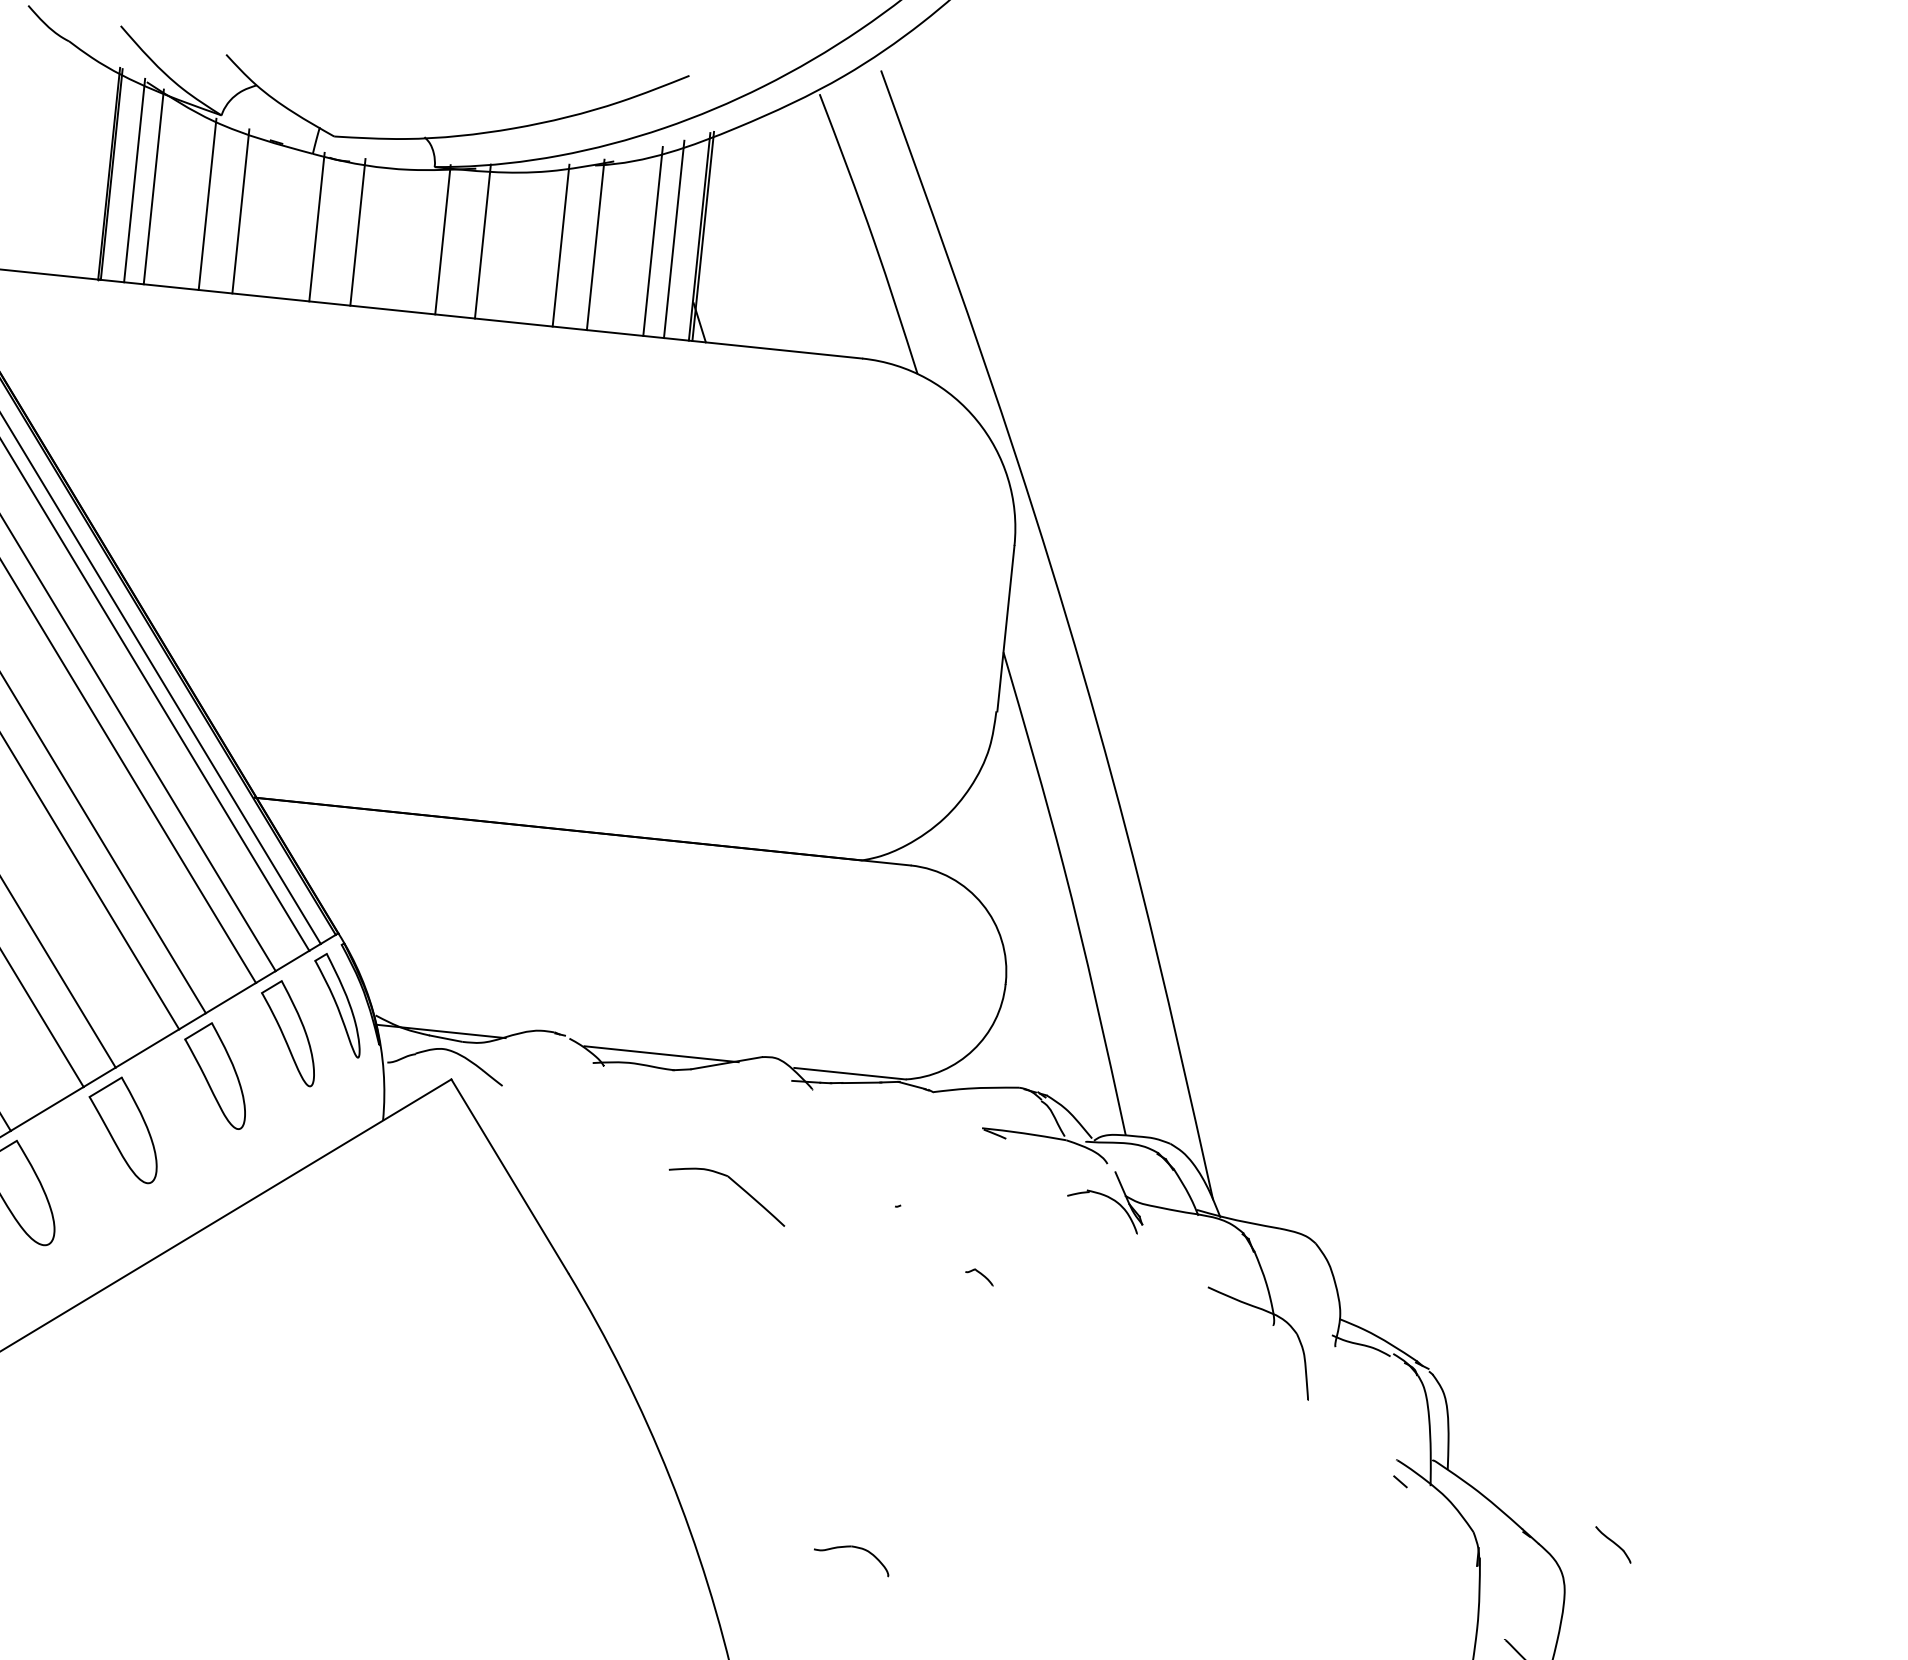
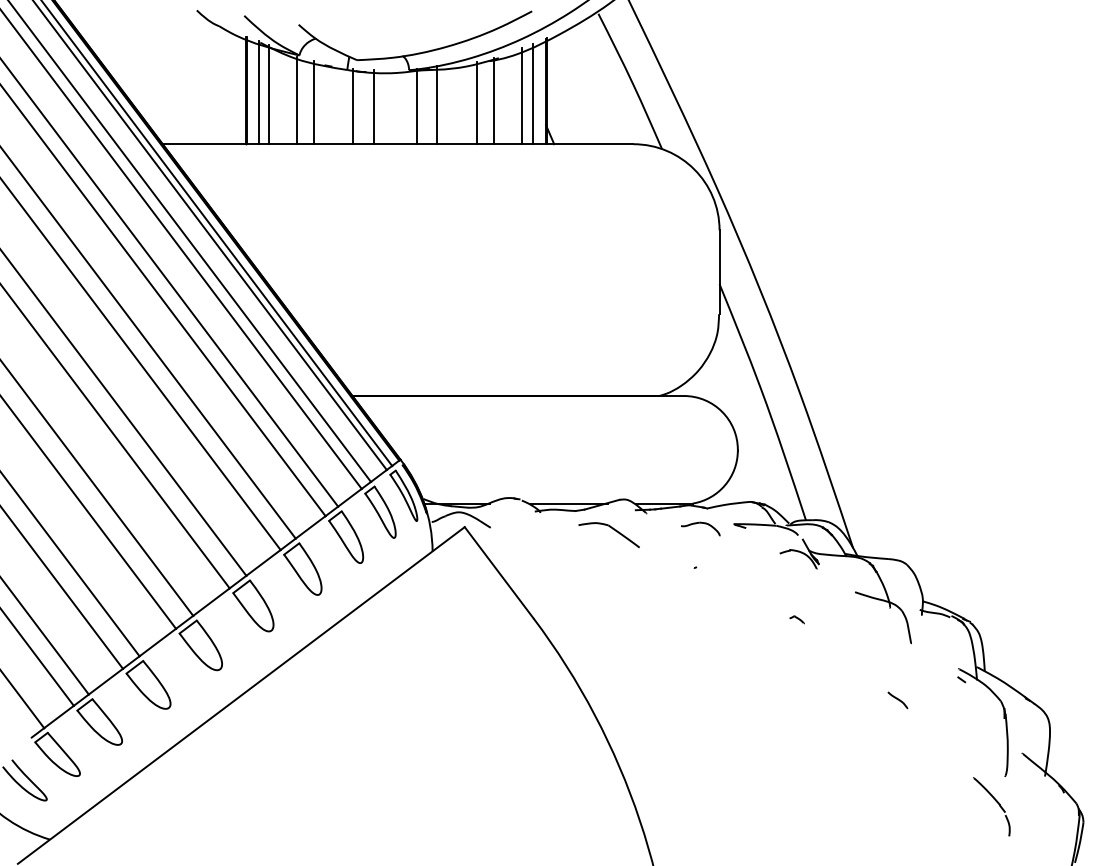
part: (734, 1185) -> (612, 529), moved
part: (978, 1276) -> (796, 619), moved
part: (1612, 1544) -> (897, 700), moved
part: (851, 1558) -> (700, 528), moved

